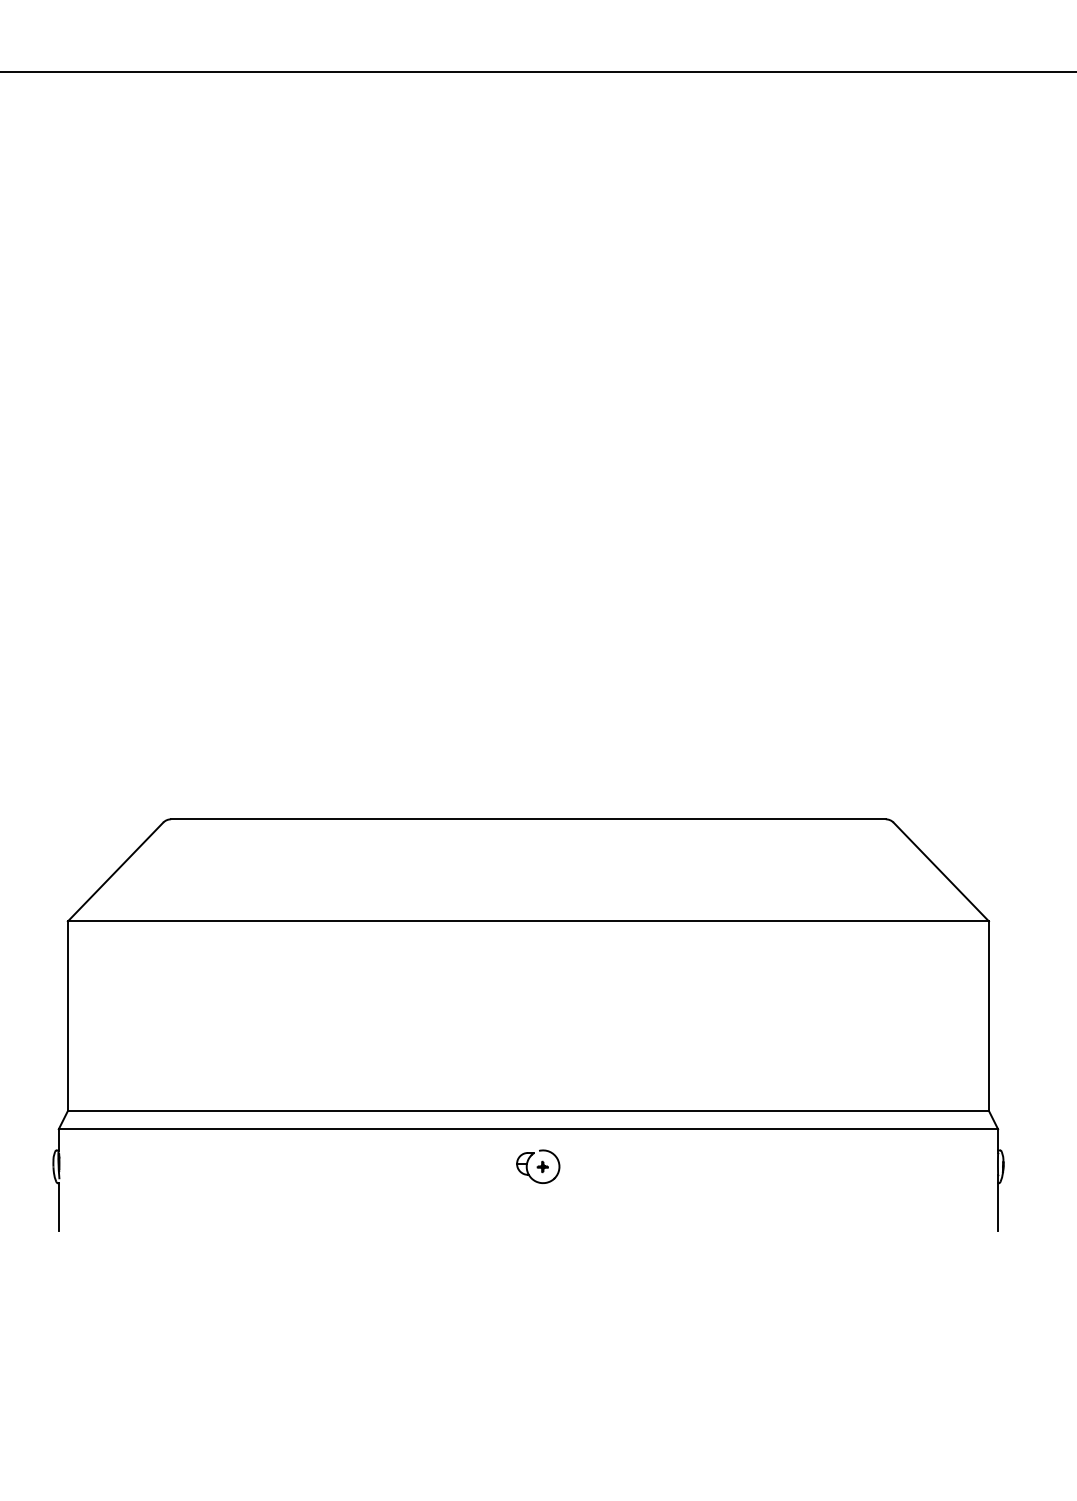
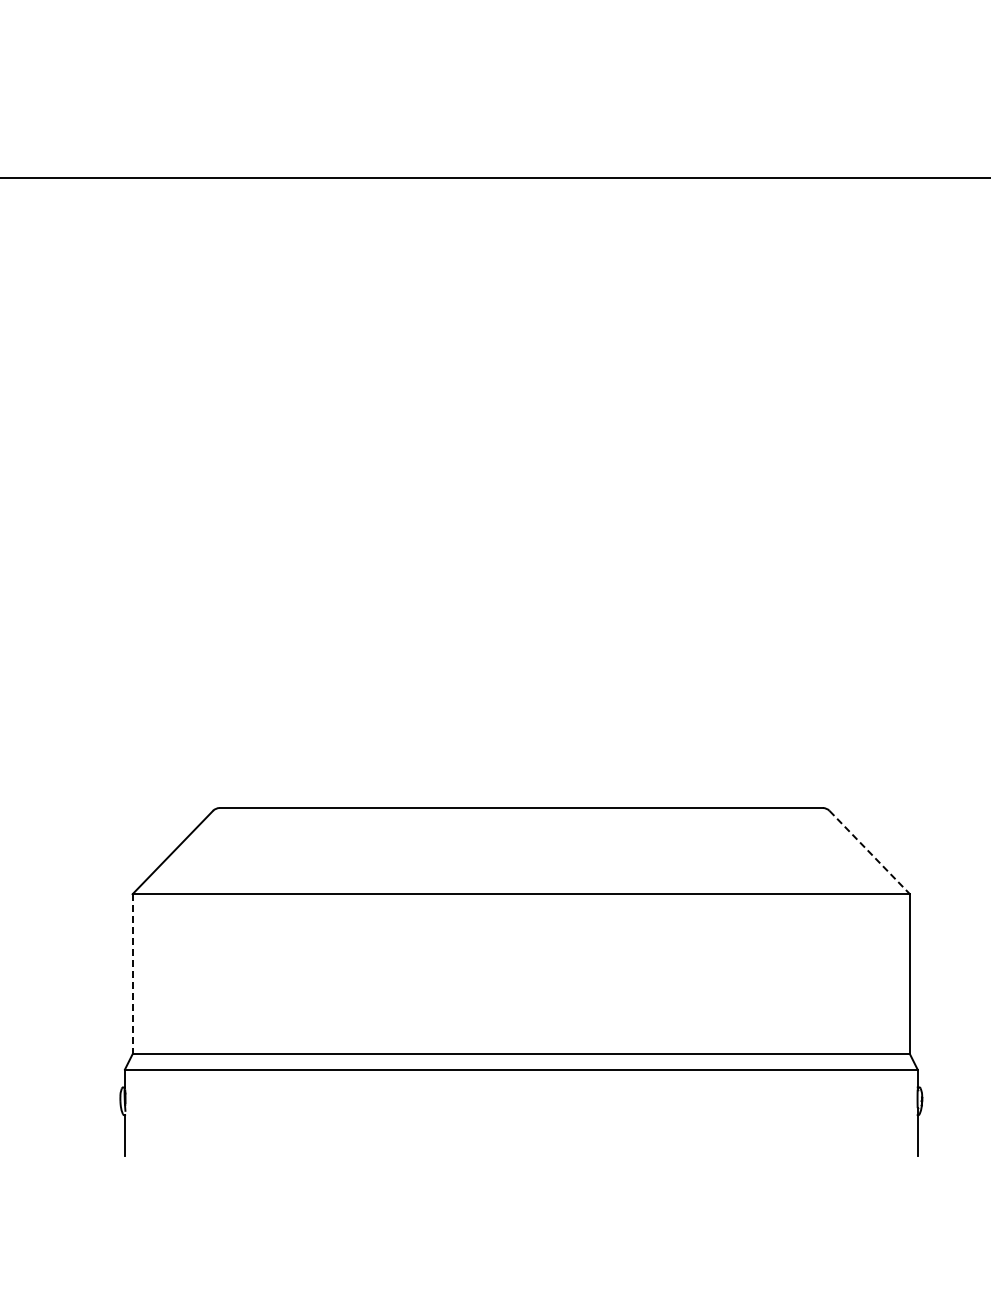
line: (941, 871) -> (869, 852), solid -> dashed
line: (67, 1016) -> (132, 974), solid -> dashed
part: (538, 1165) -> (529, 1100), removed

